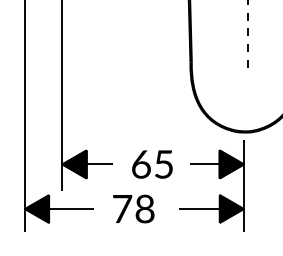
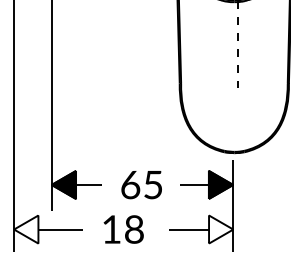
fill: (37, 208) -> (26, 229), removed
text: (122, 208) -> (111, 229), 78 -> 18
fill: (232, 208) -> (221, 229), removed

